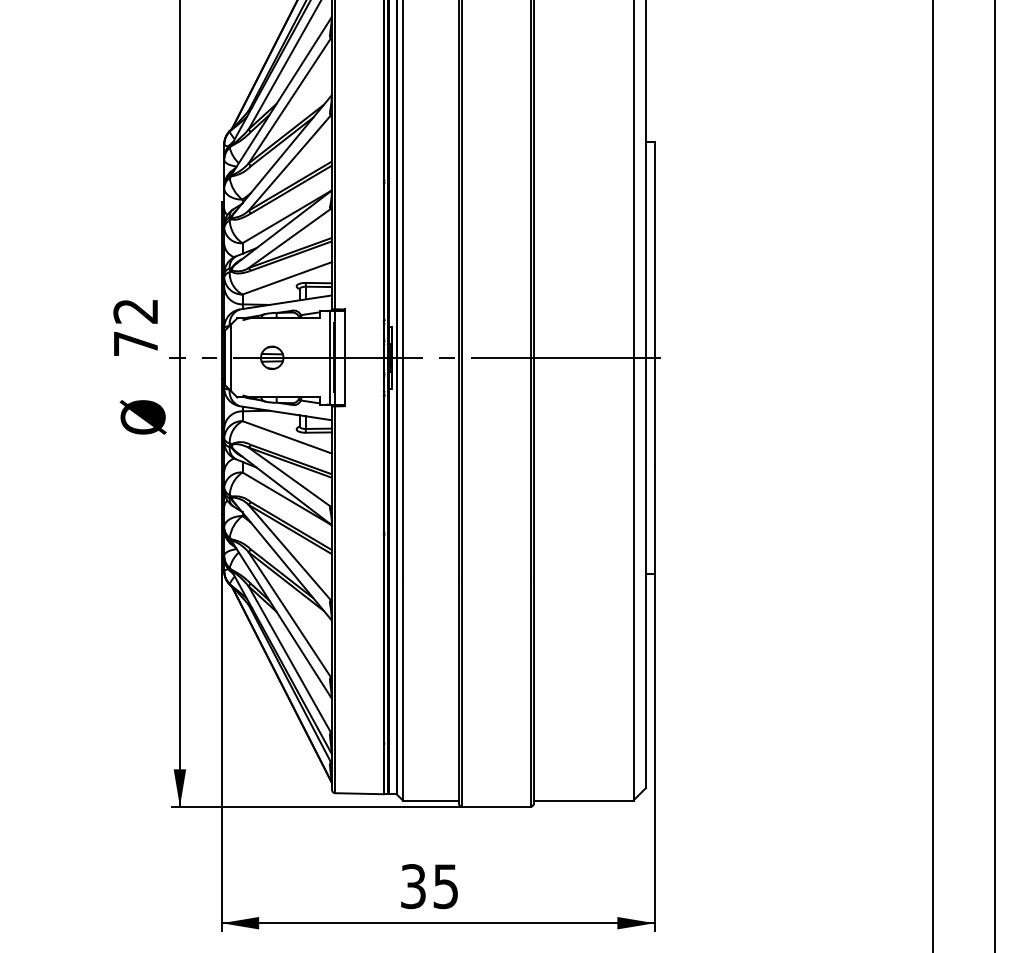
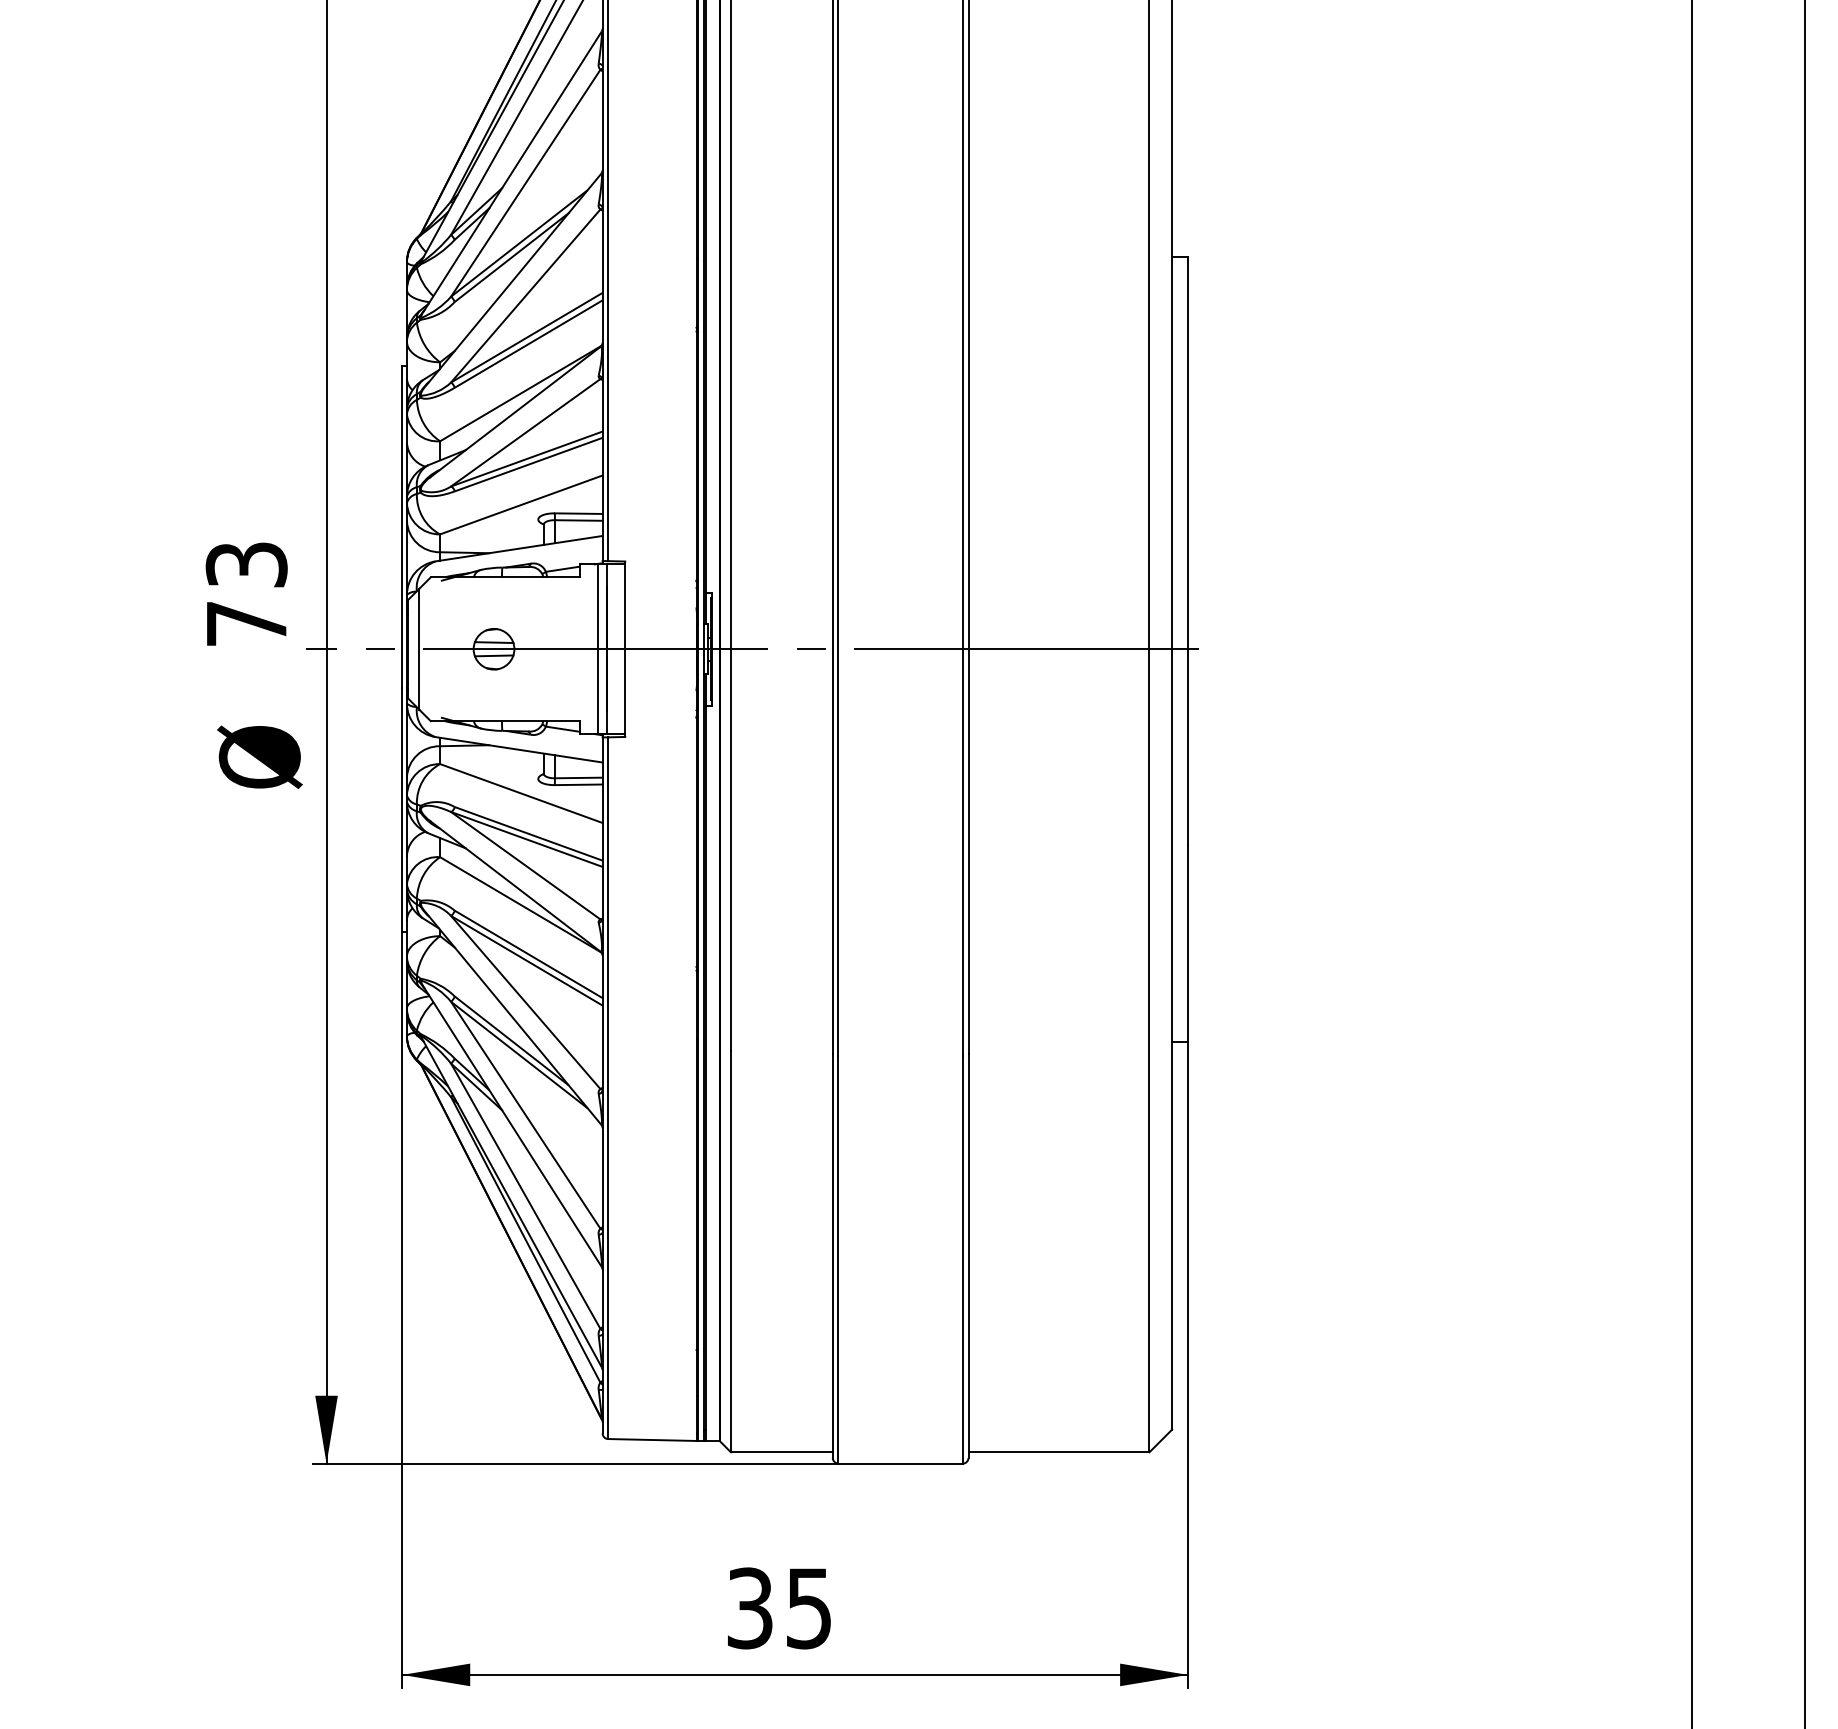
text: (135, 311) -> (245, 565), 72 -> 73

